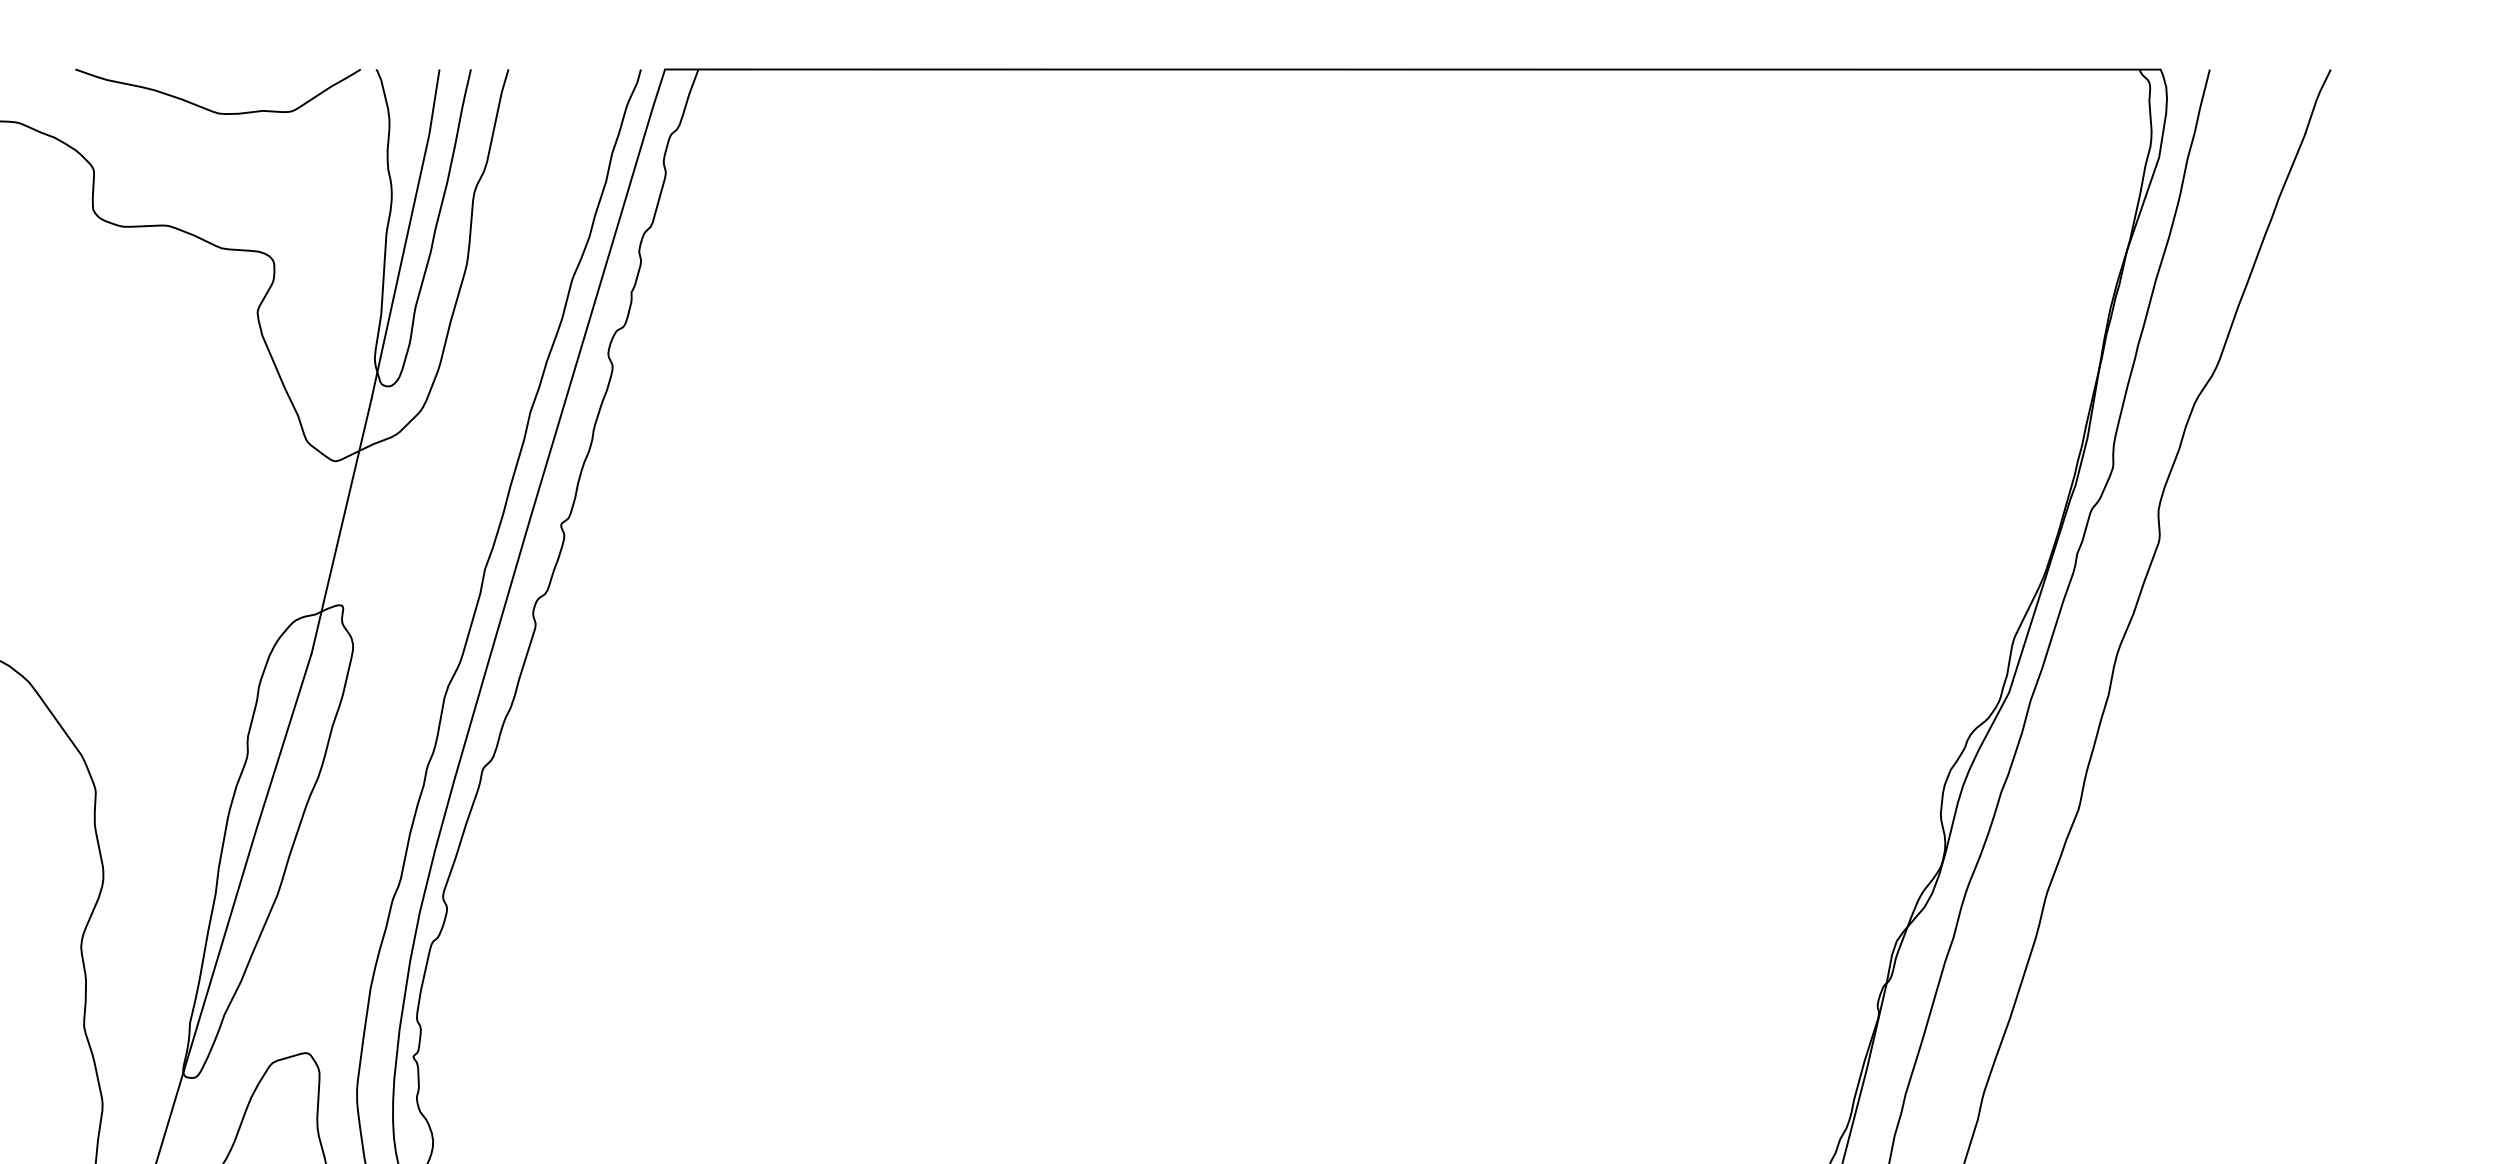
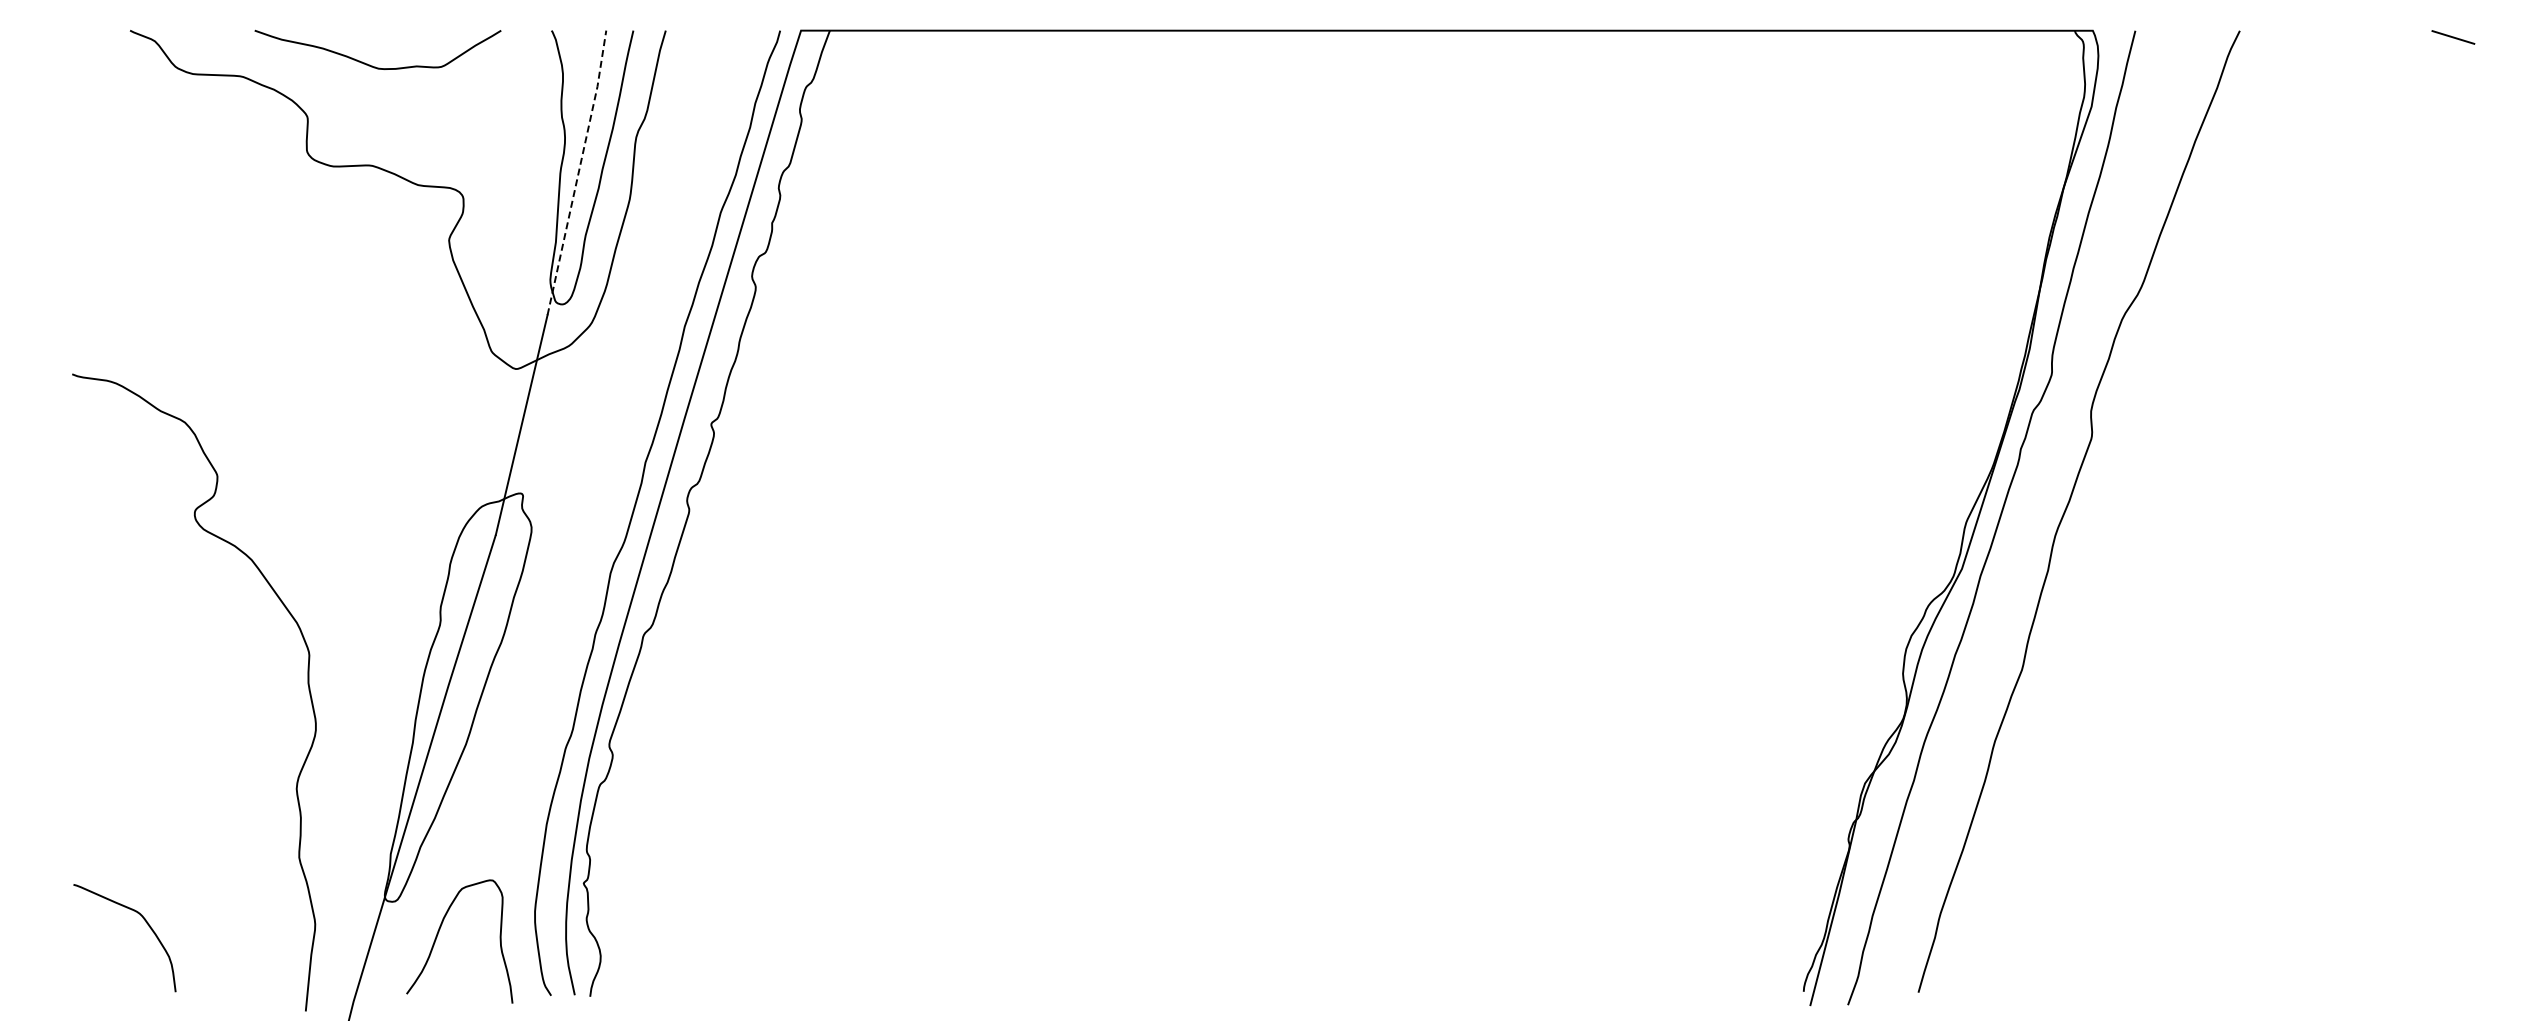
curve: (211, 109) -> (372, 65), moved
line: (407, 233) -> (578, 172), solid -> dashed

